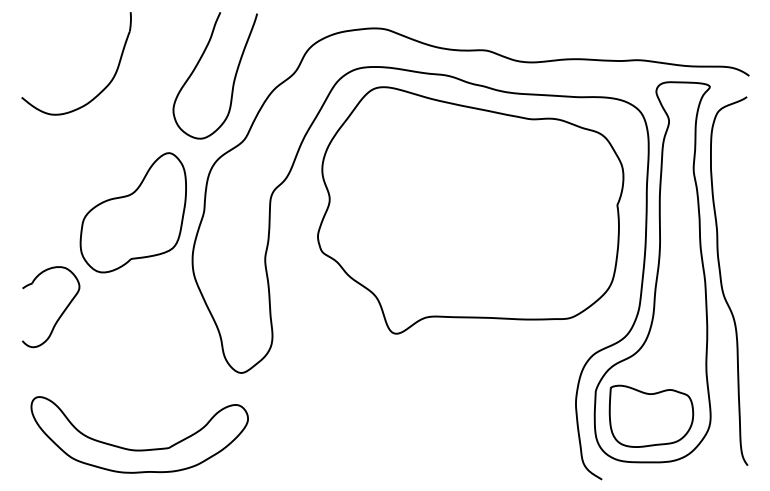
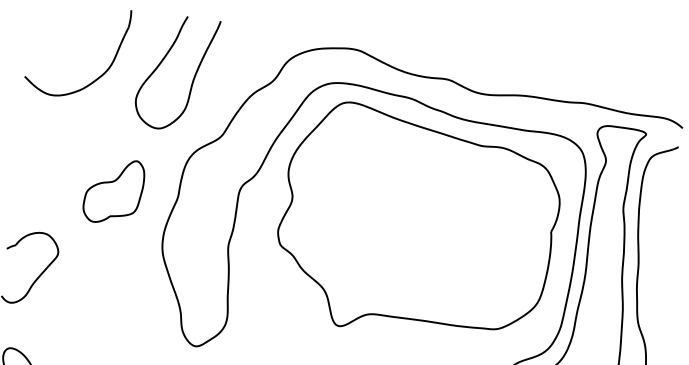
curve: (197, 66) -> (161, 63), moved
part: (132, 212) -> (113, 191), size x0.6

